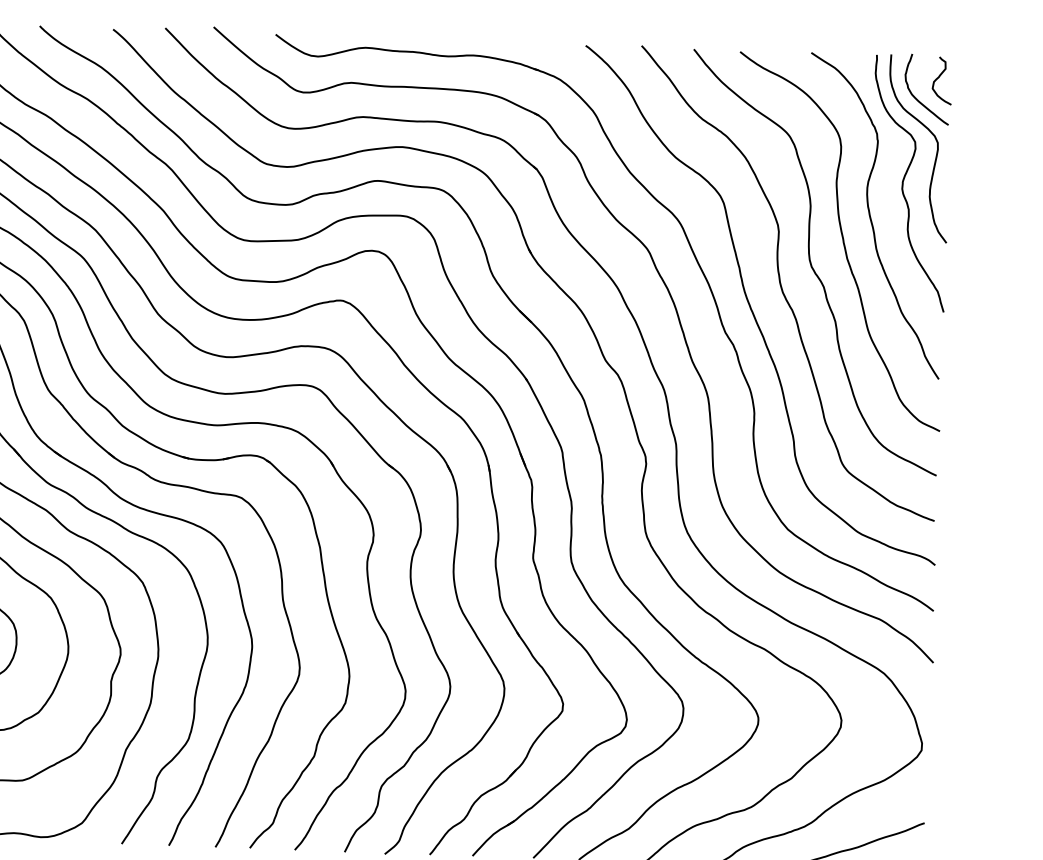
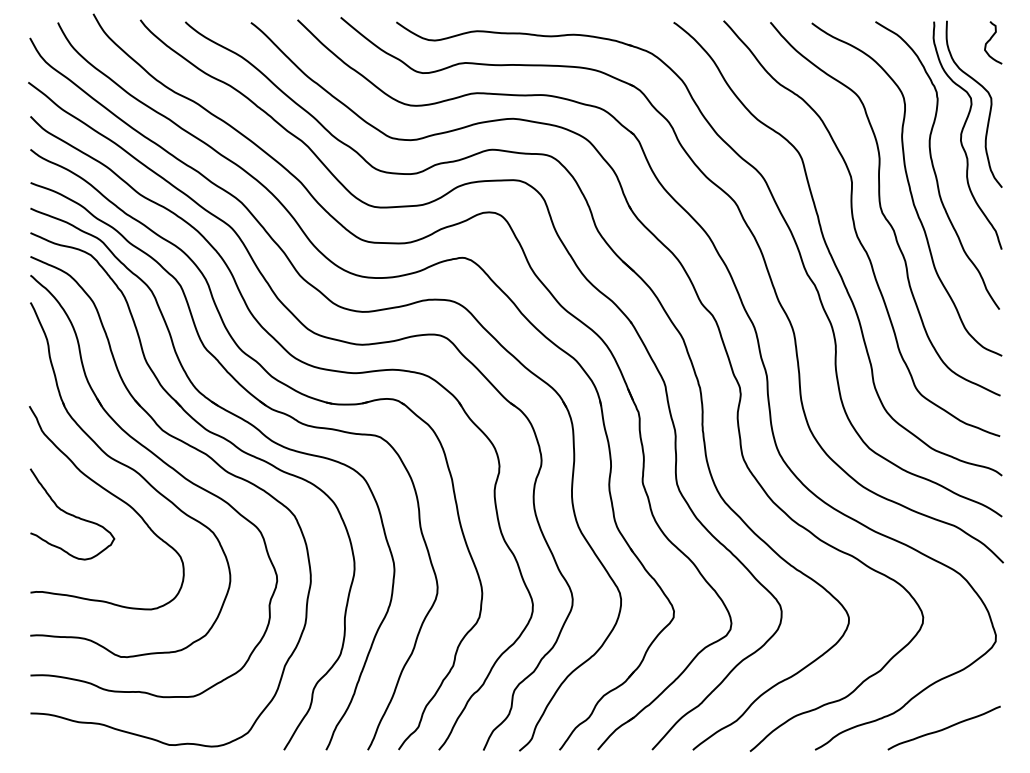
curve: (916, 97) -> (970, 58), removed

